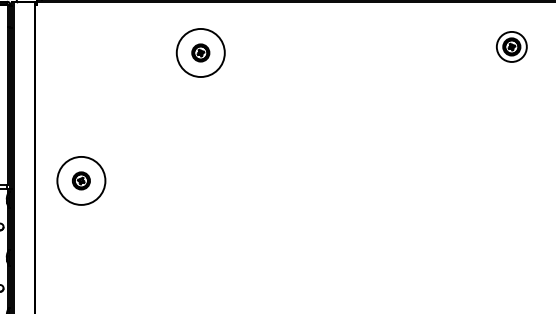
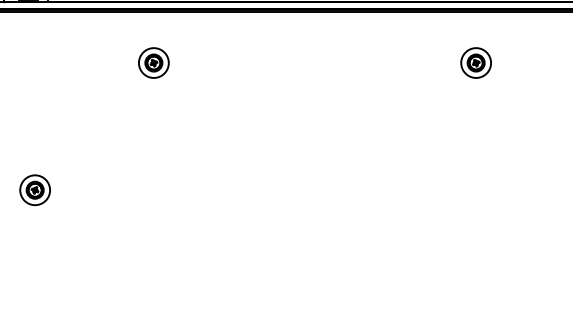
part: (511, 46) -> (475, 62), moved
circle: (200, 52) -> (153, 62), size x0.62
circle: (81, 181) -> (35, 190), size x0.62

